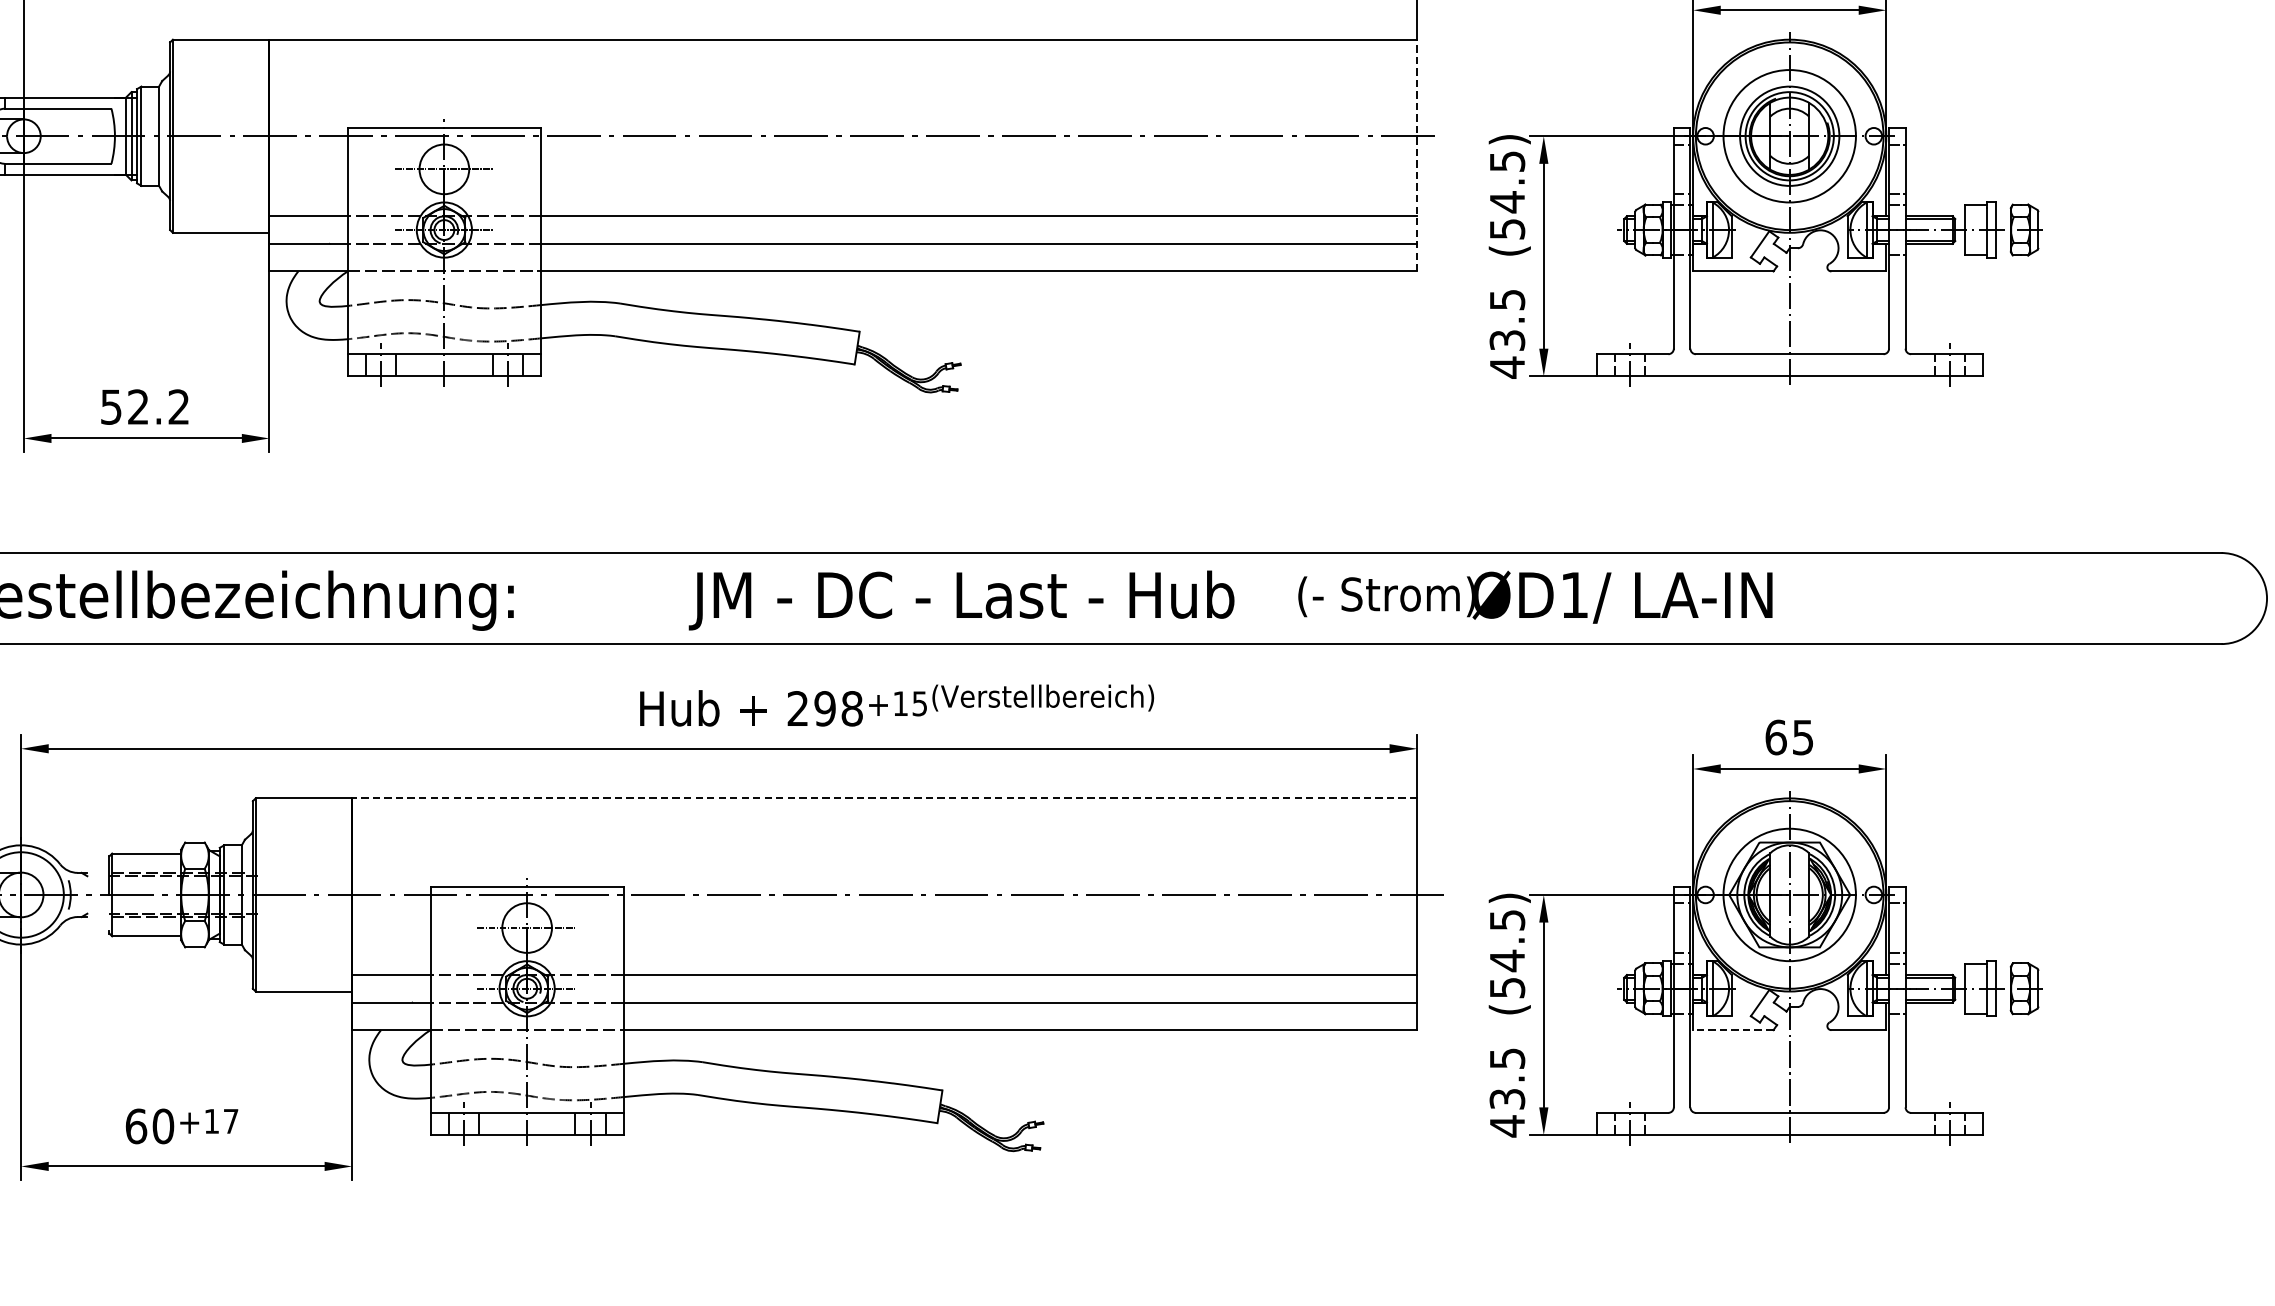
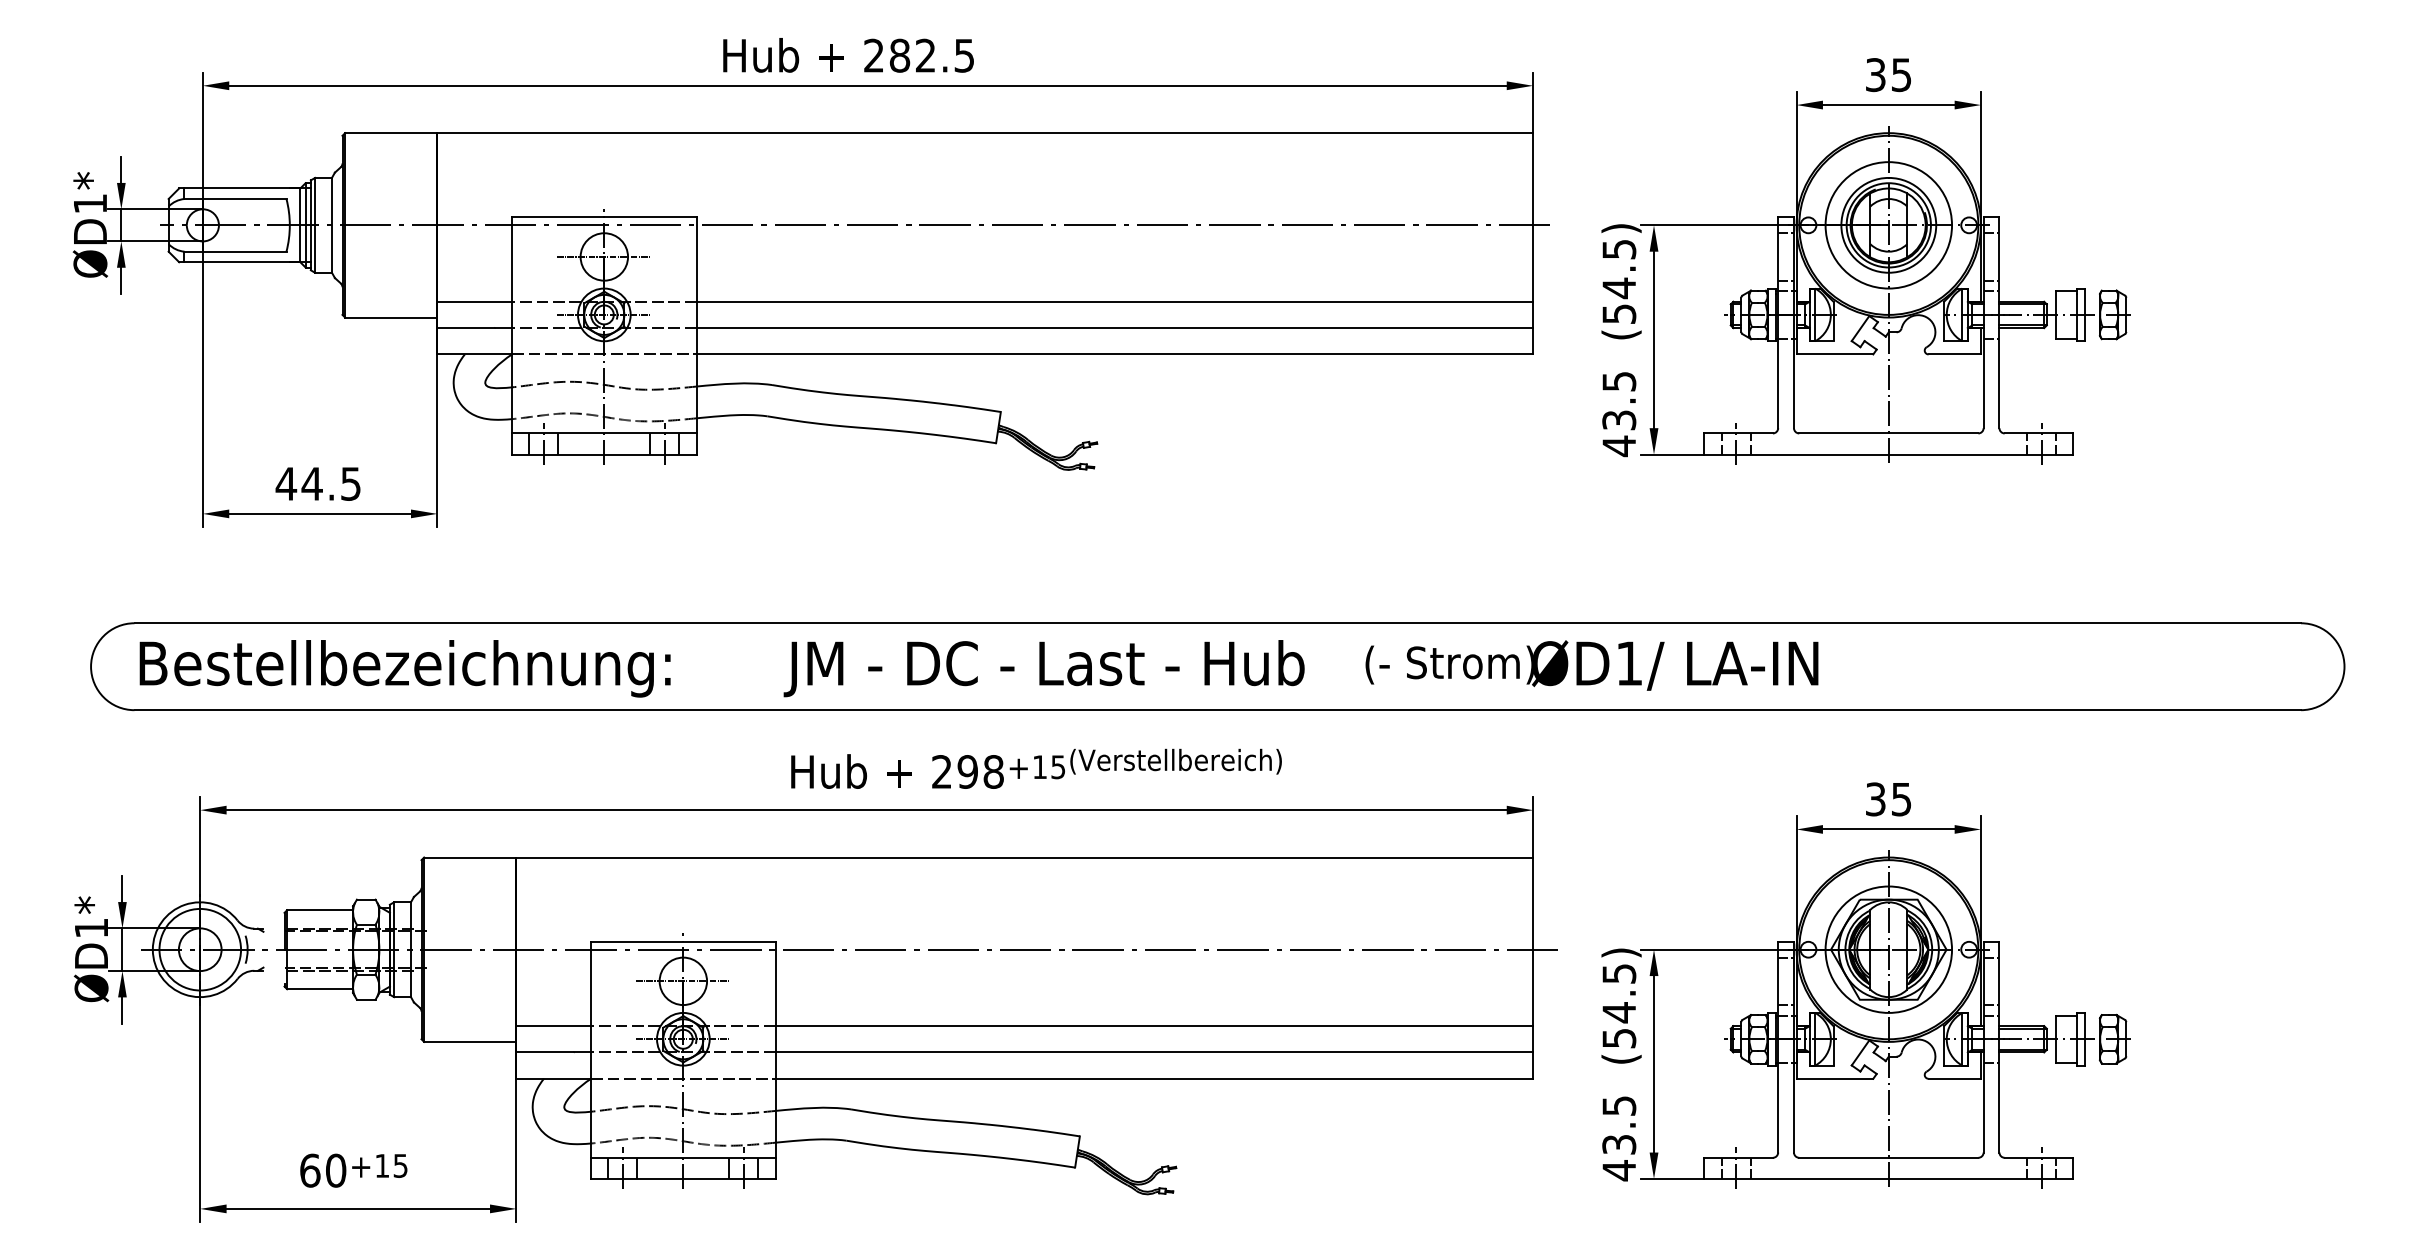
line: (1417, 155) -> (1533, 243), dashed -> solid
text: (143, 406) -> (317, 483), 52.2 -> 44.5
text: (1230, 600) -> (1300, 668), moved
text: (1775, 737) -> (1875, 799), 65 -> 35
line: (884, 798) -> (1024, 857), dashed -> solid
line: (1732, 1029) -> (1834, 1078), dashed -> solid
text: (230, 1120) -> (400, 1165), +17 -> +15

